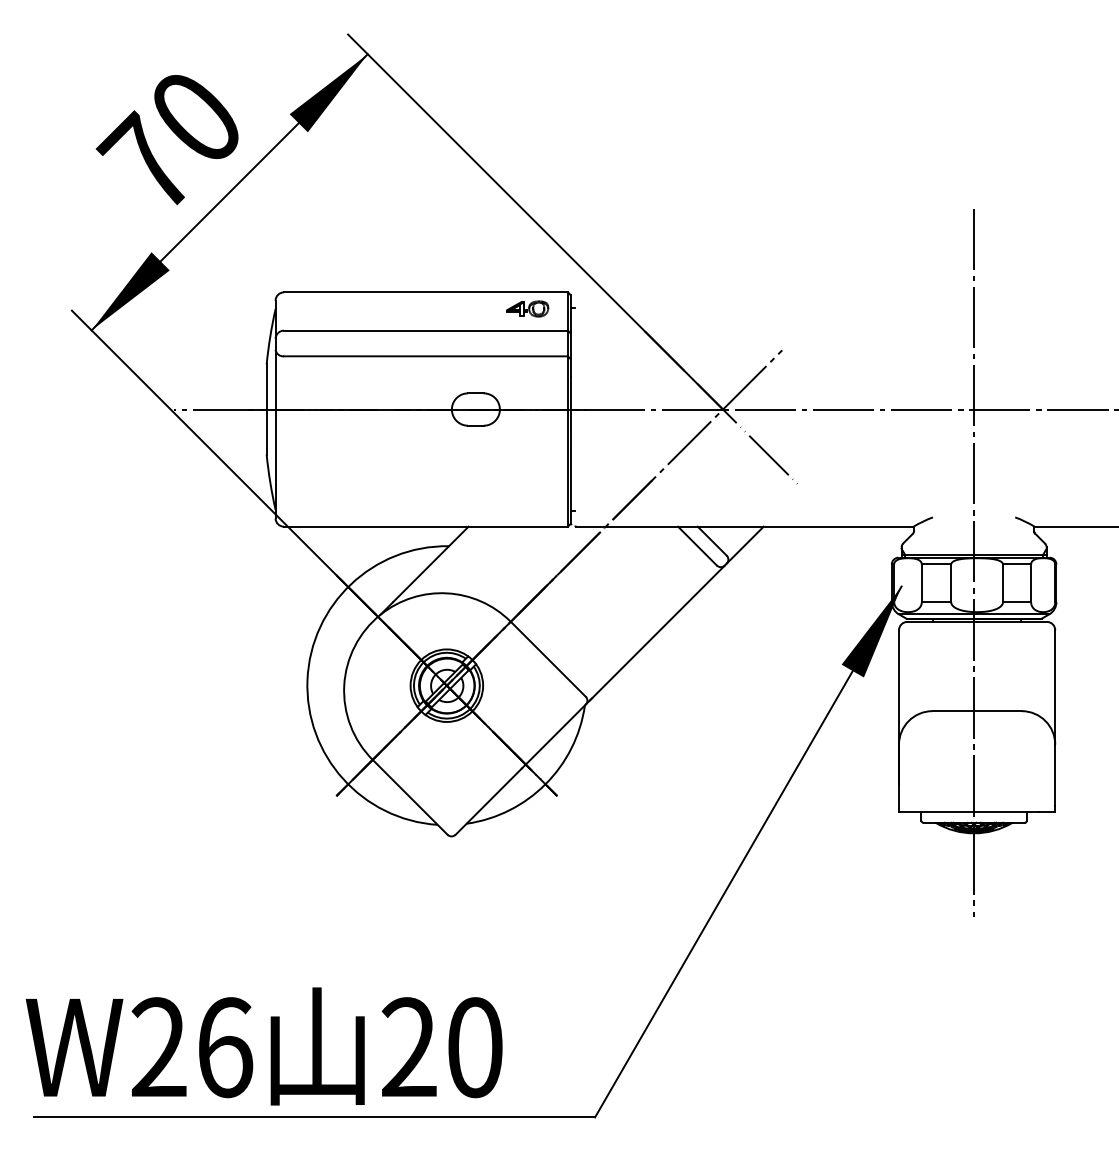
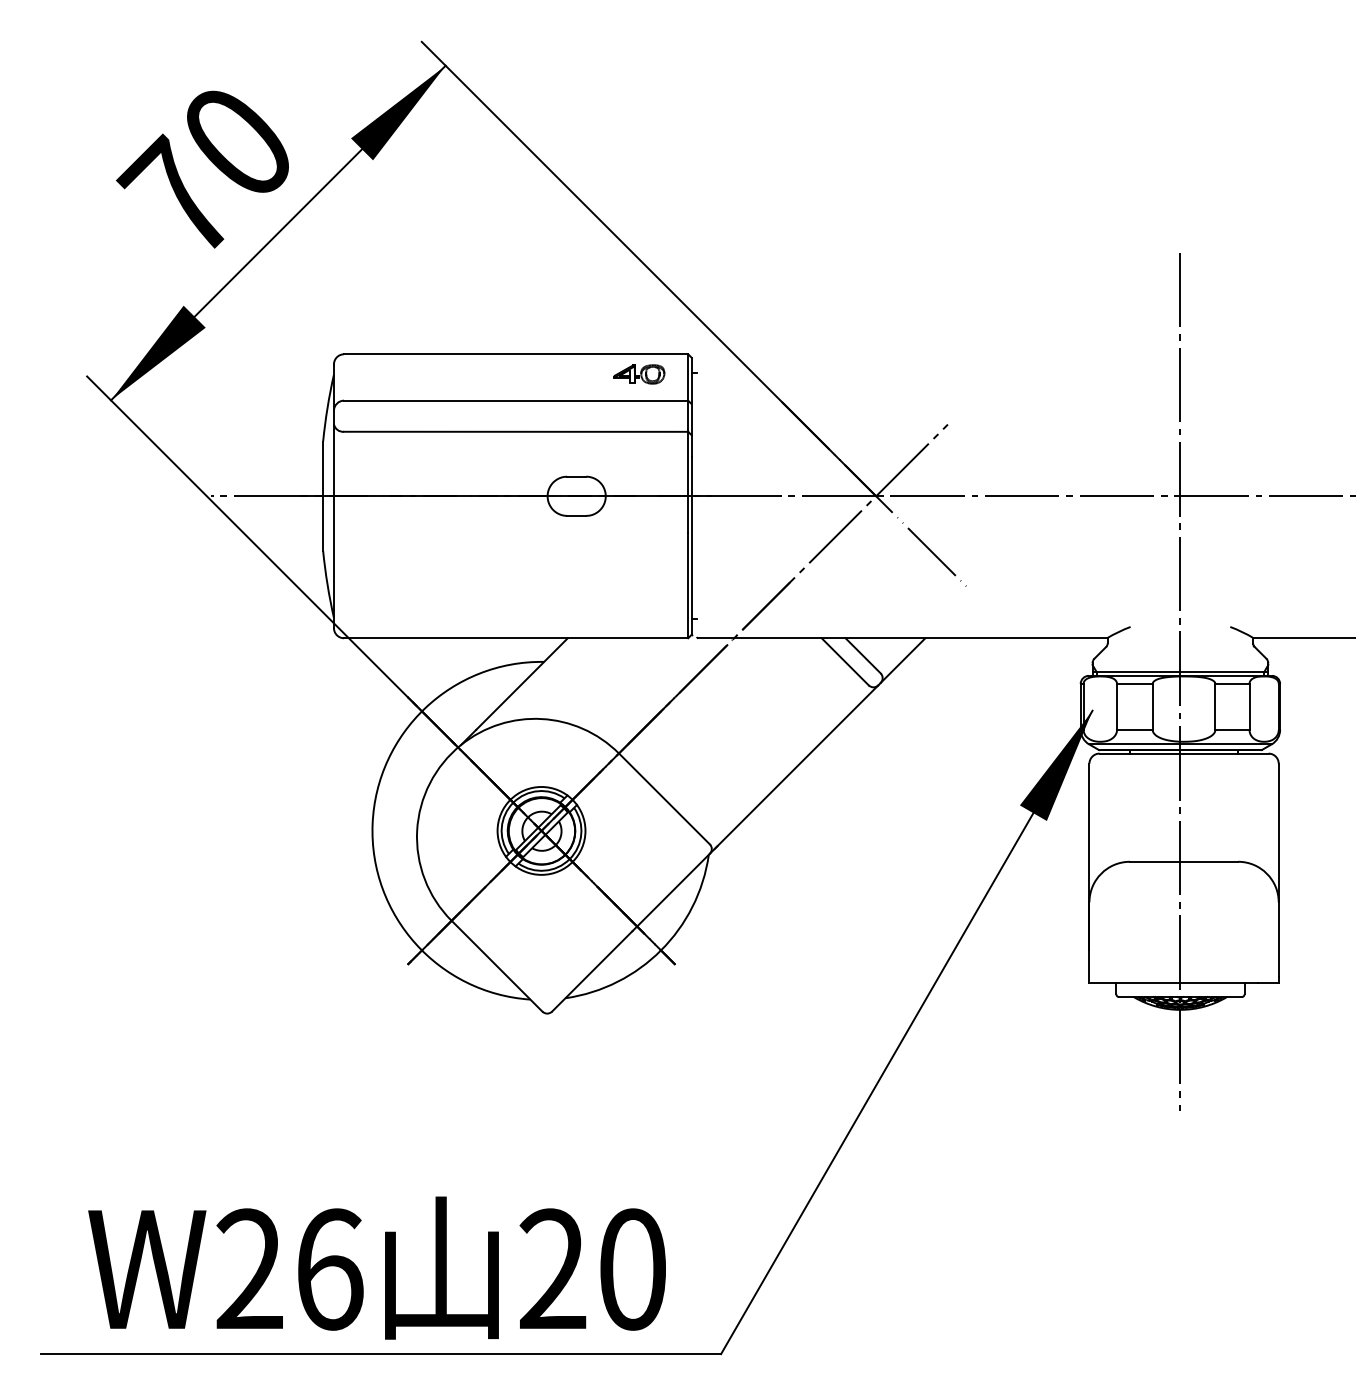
text: (263, 1046) -> (376, 1268), moved

